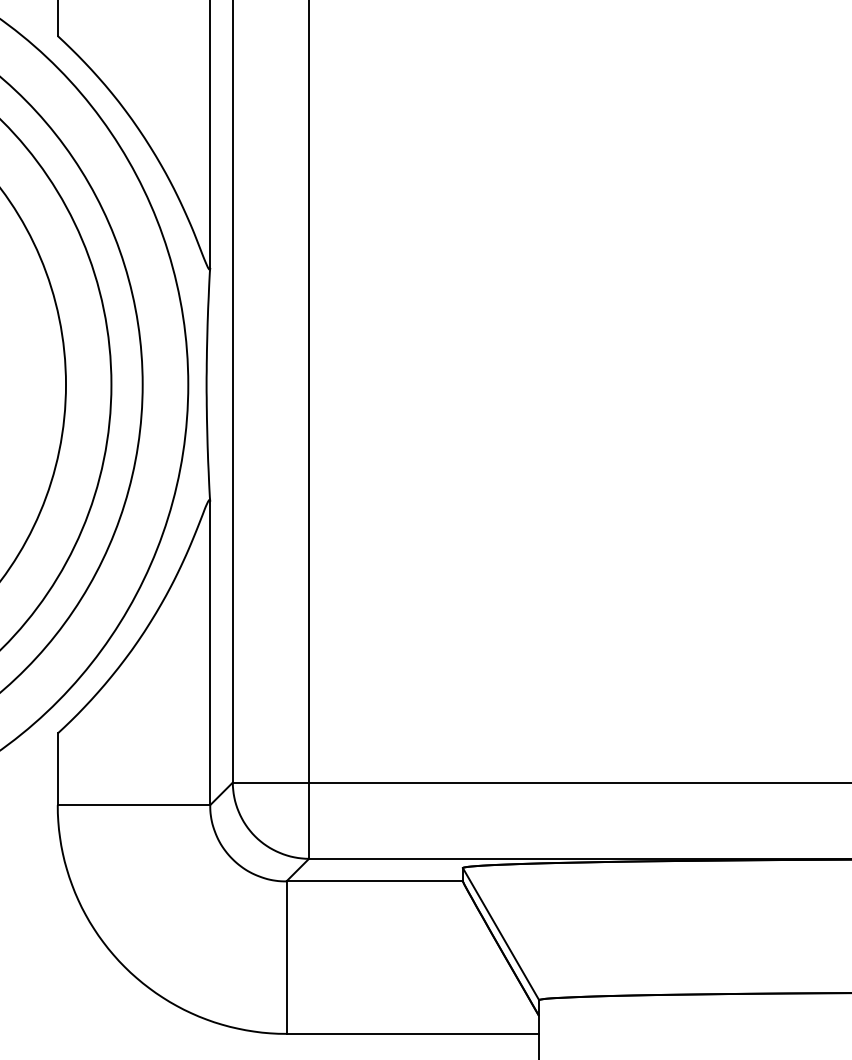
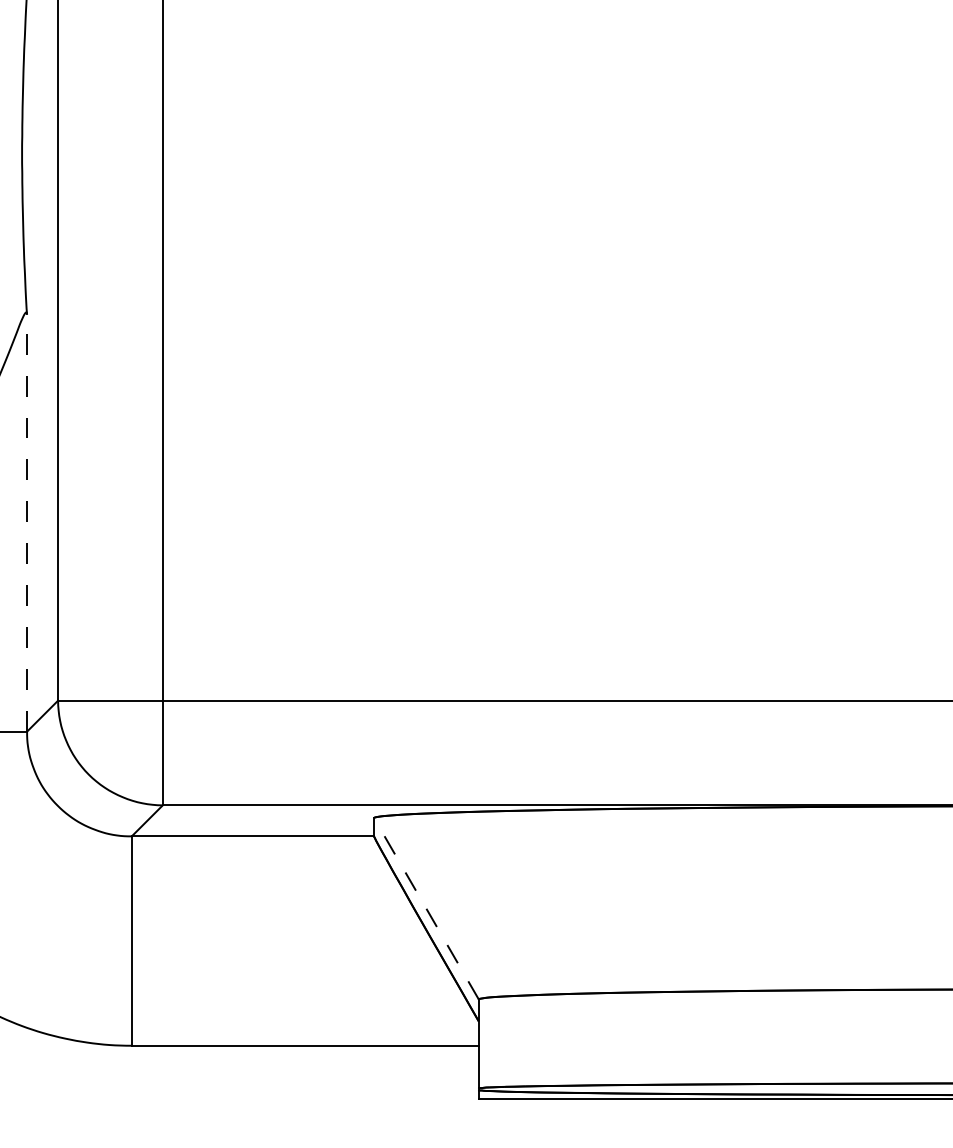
line: (210, 653) -> (27, 523), solid -> dashed
line: (500, 933) -> (425, 907), solid -> dashed

